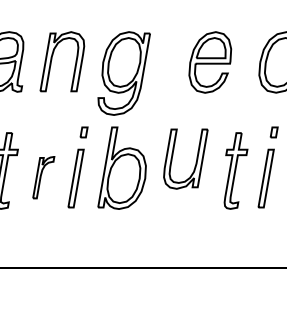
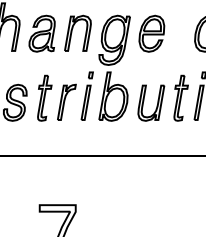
part: (209, 61) -> (151, 33), moved
part: (186, 157) -> (151, 102), moved
part: (43, 176) -> (66, 101), size x1.43

